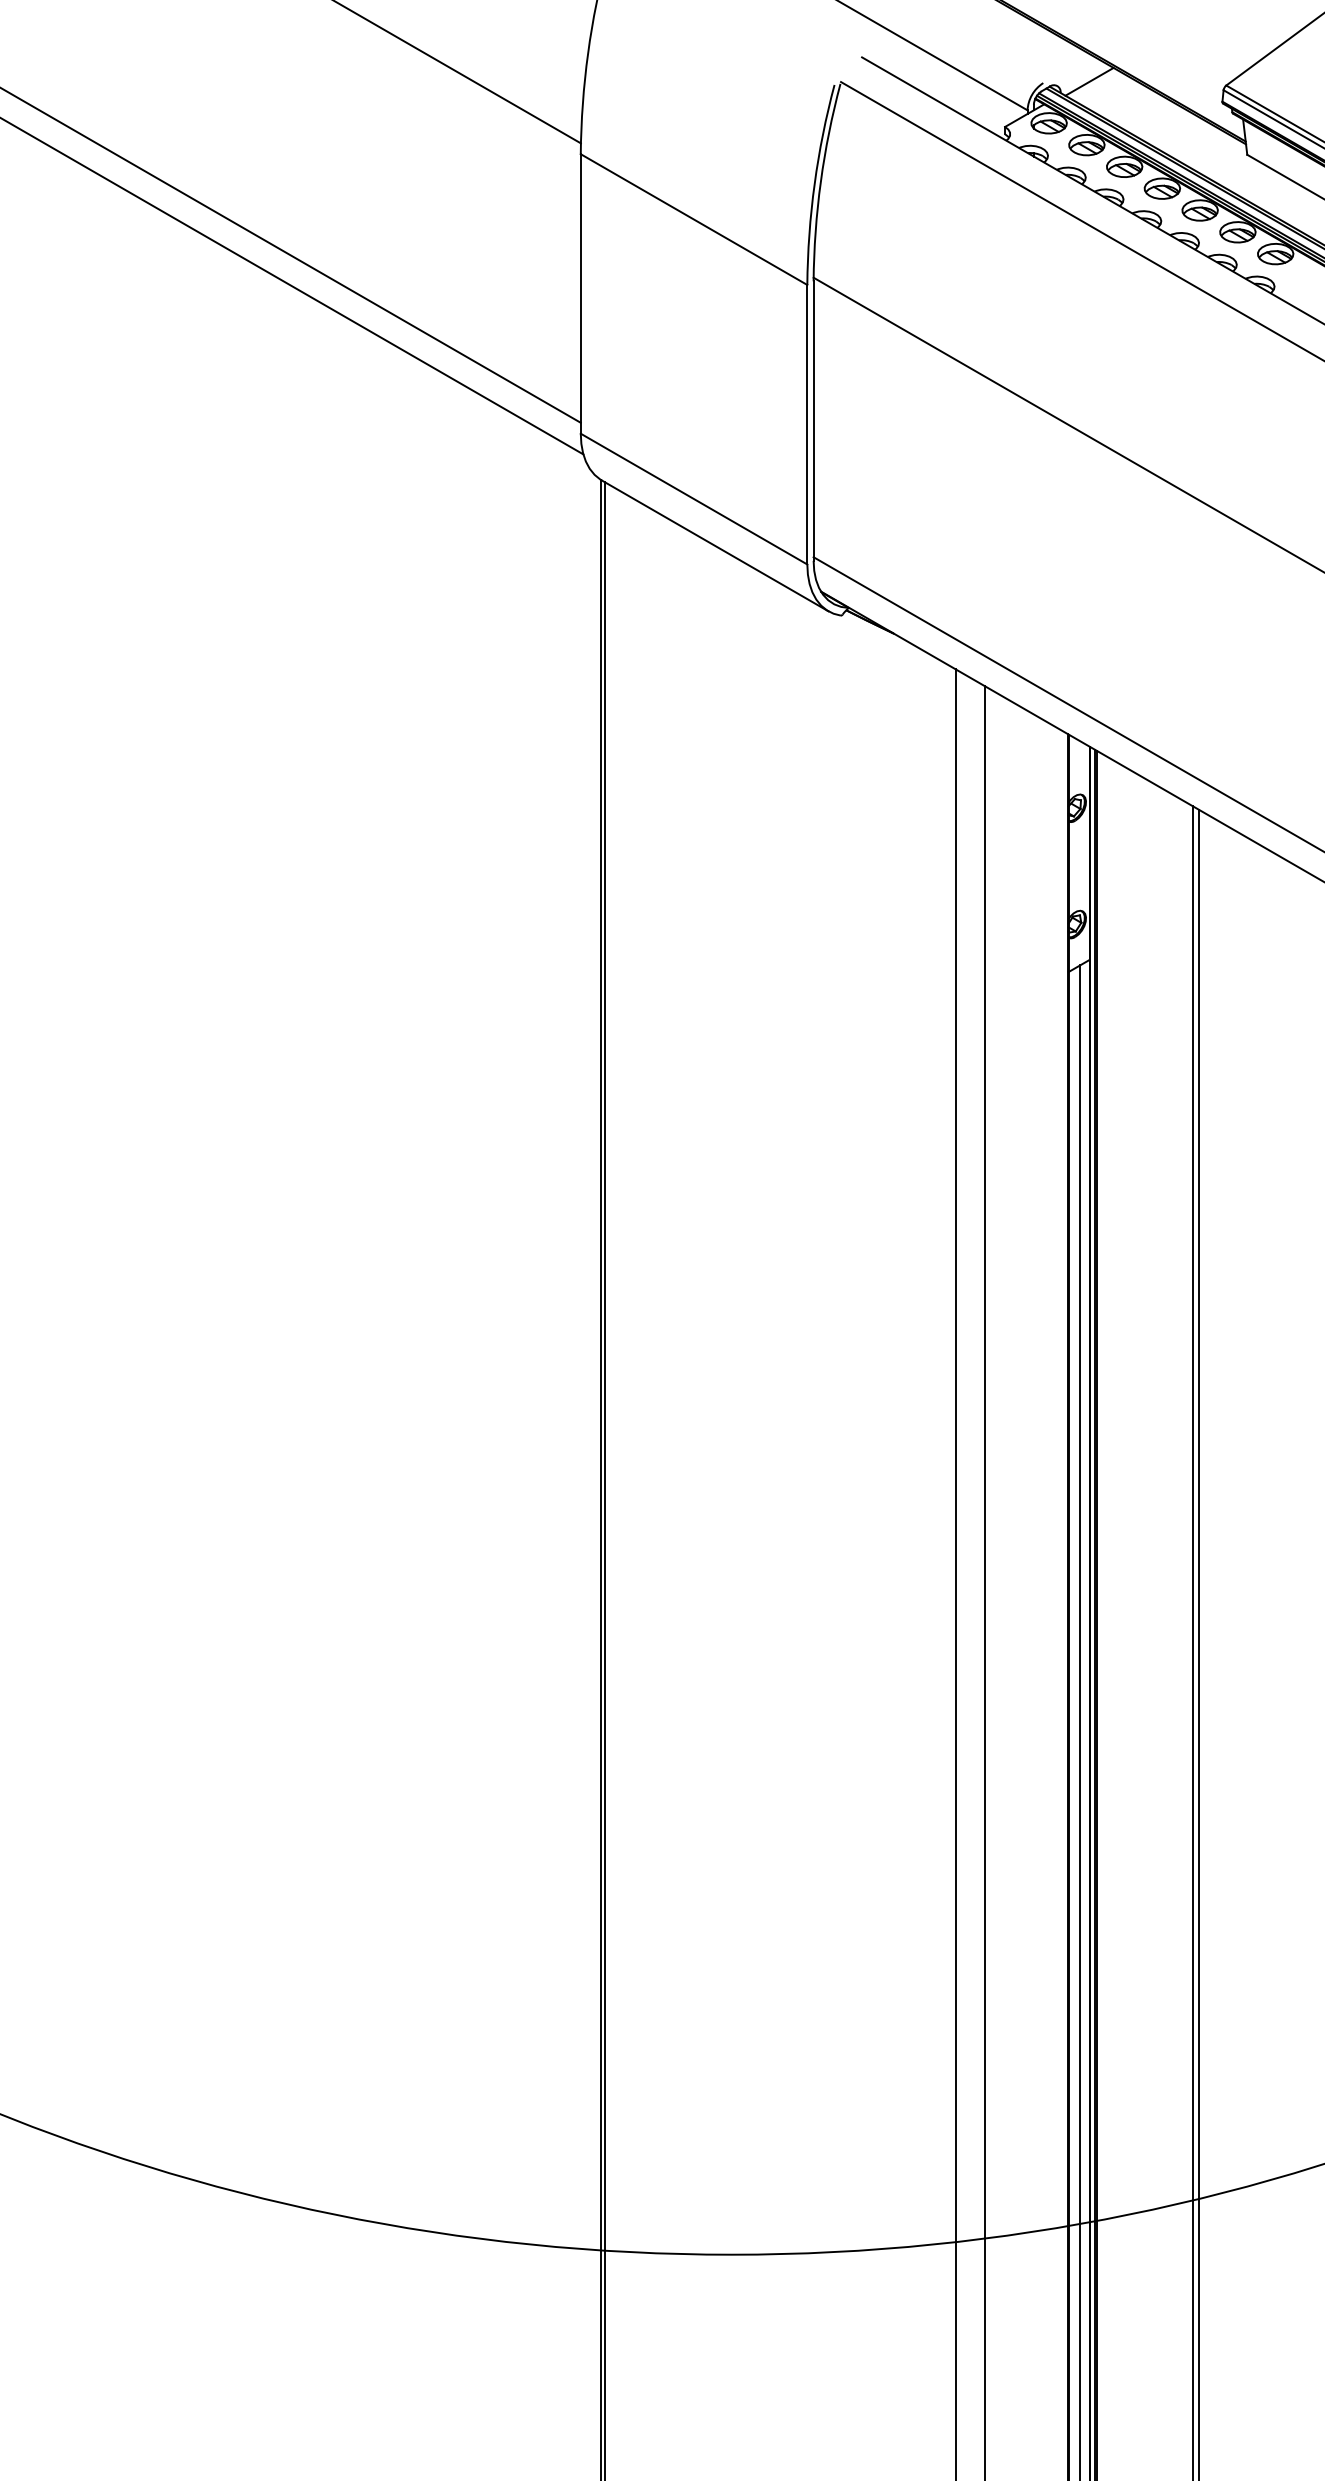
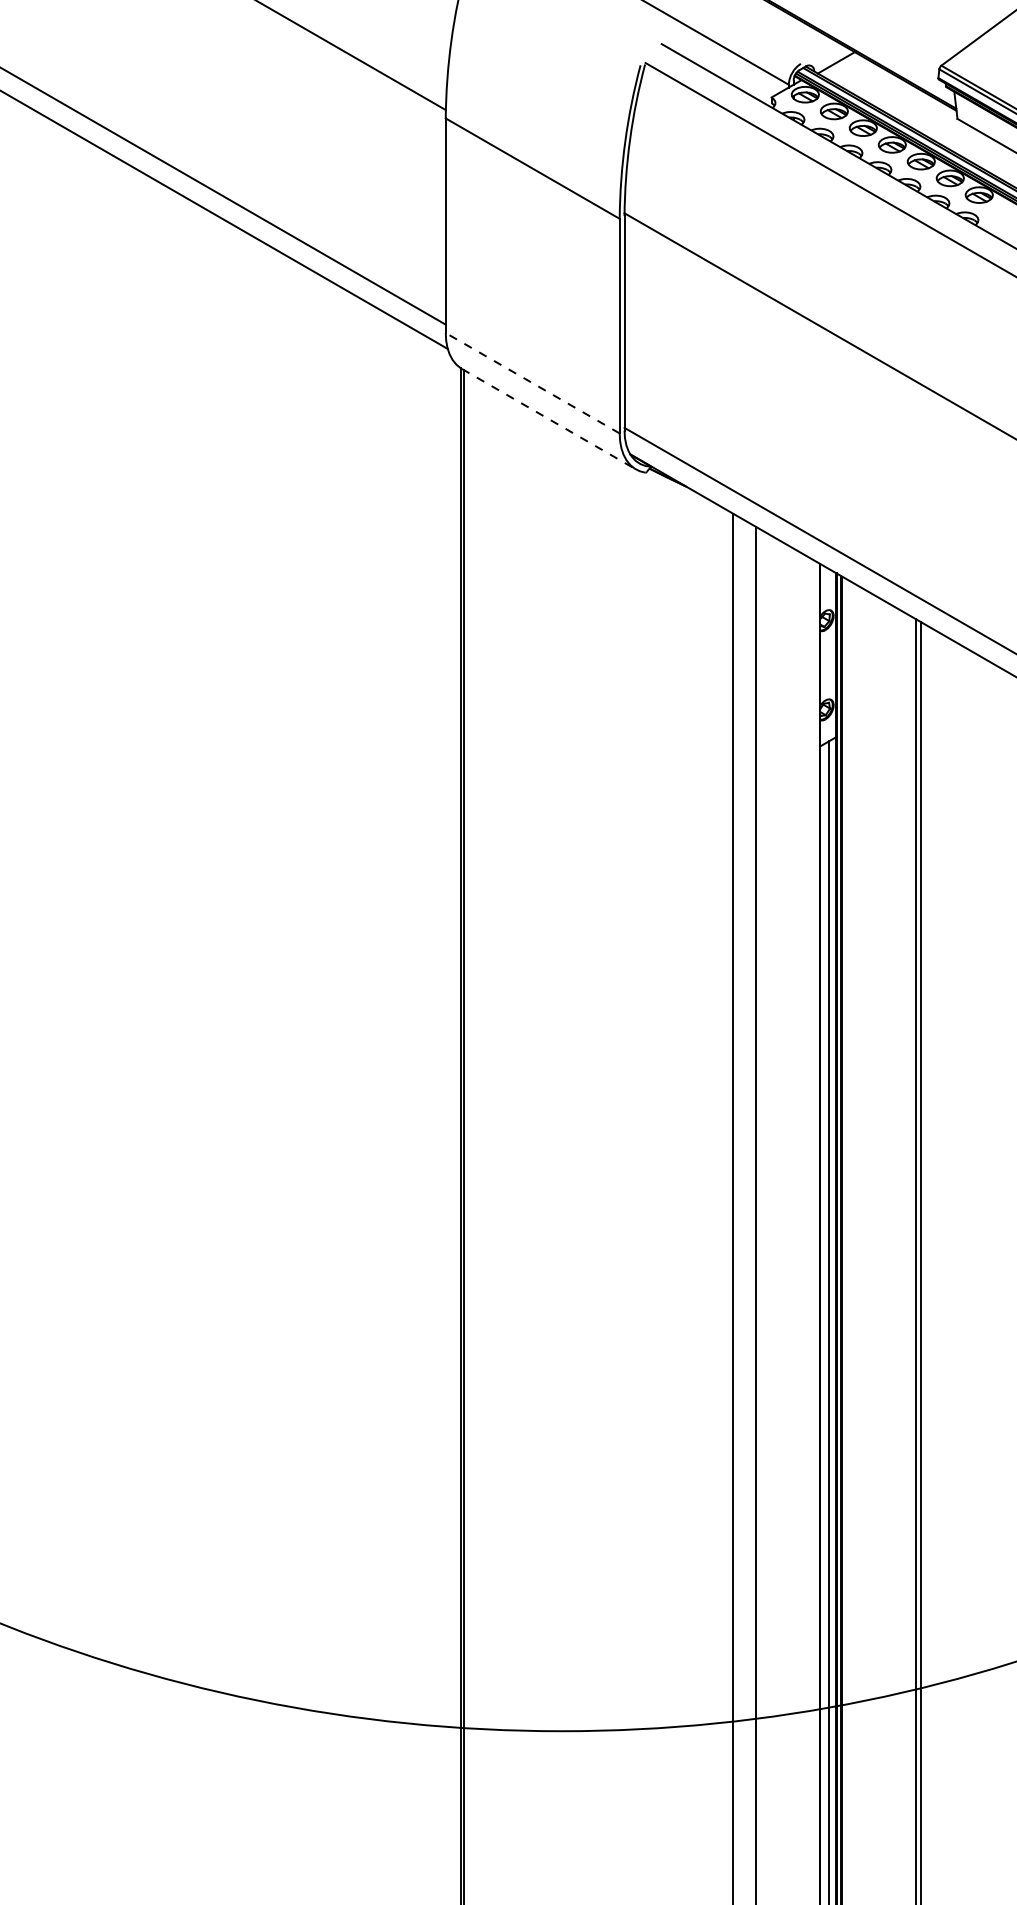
line: (693, 498) -> (532, 382), solid -> dashed
line: (715, 546) -> (549, 419), solid -> dashed

